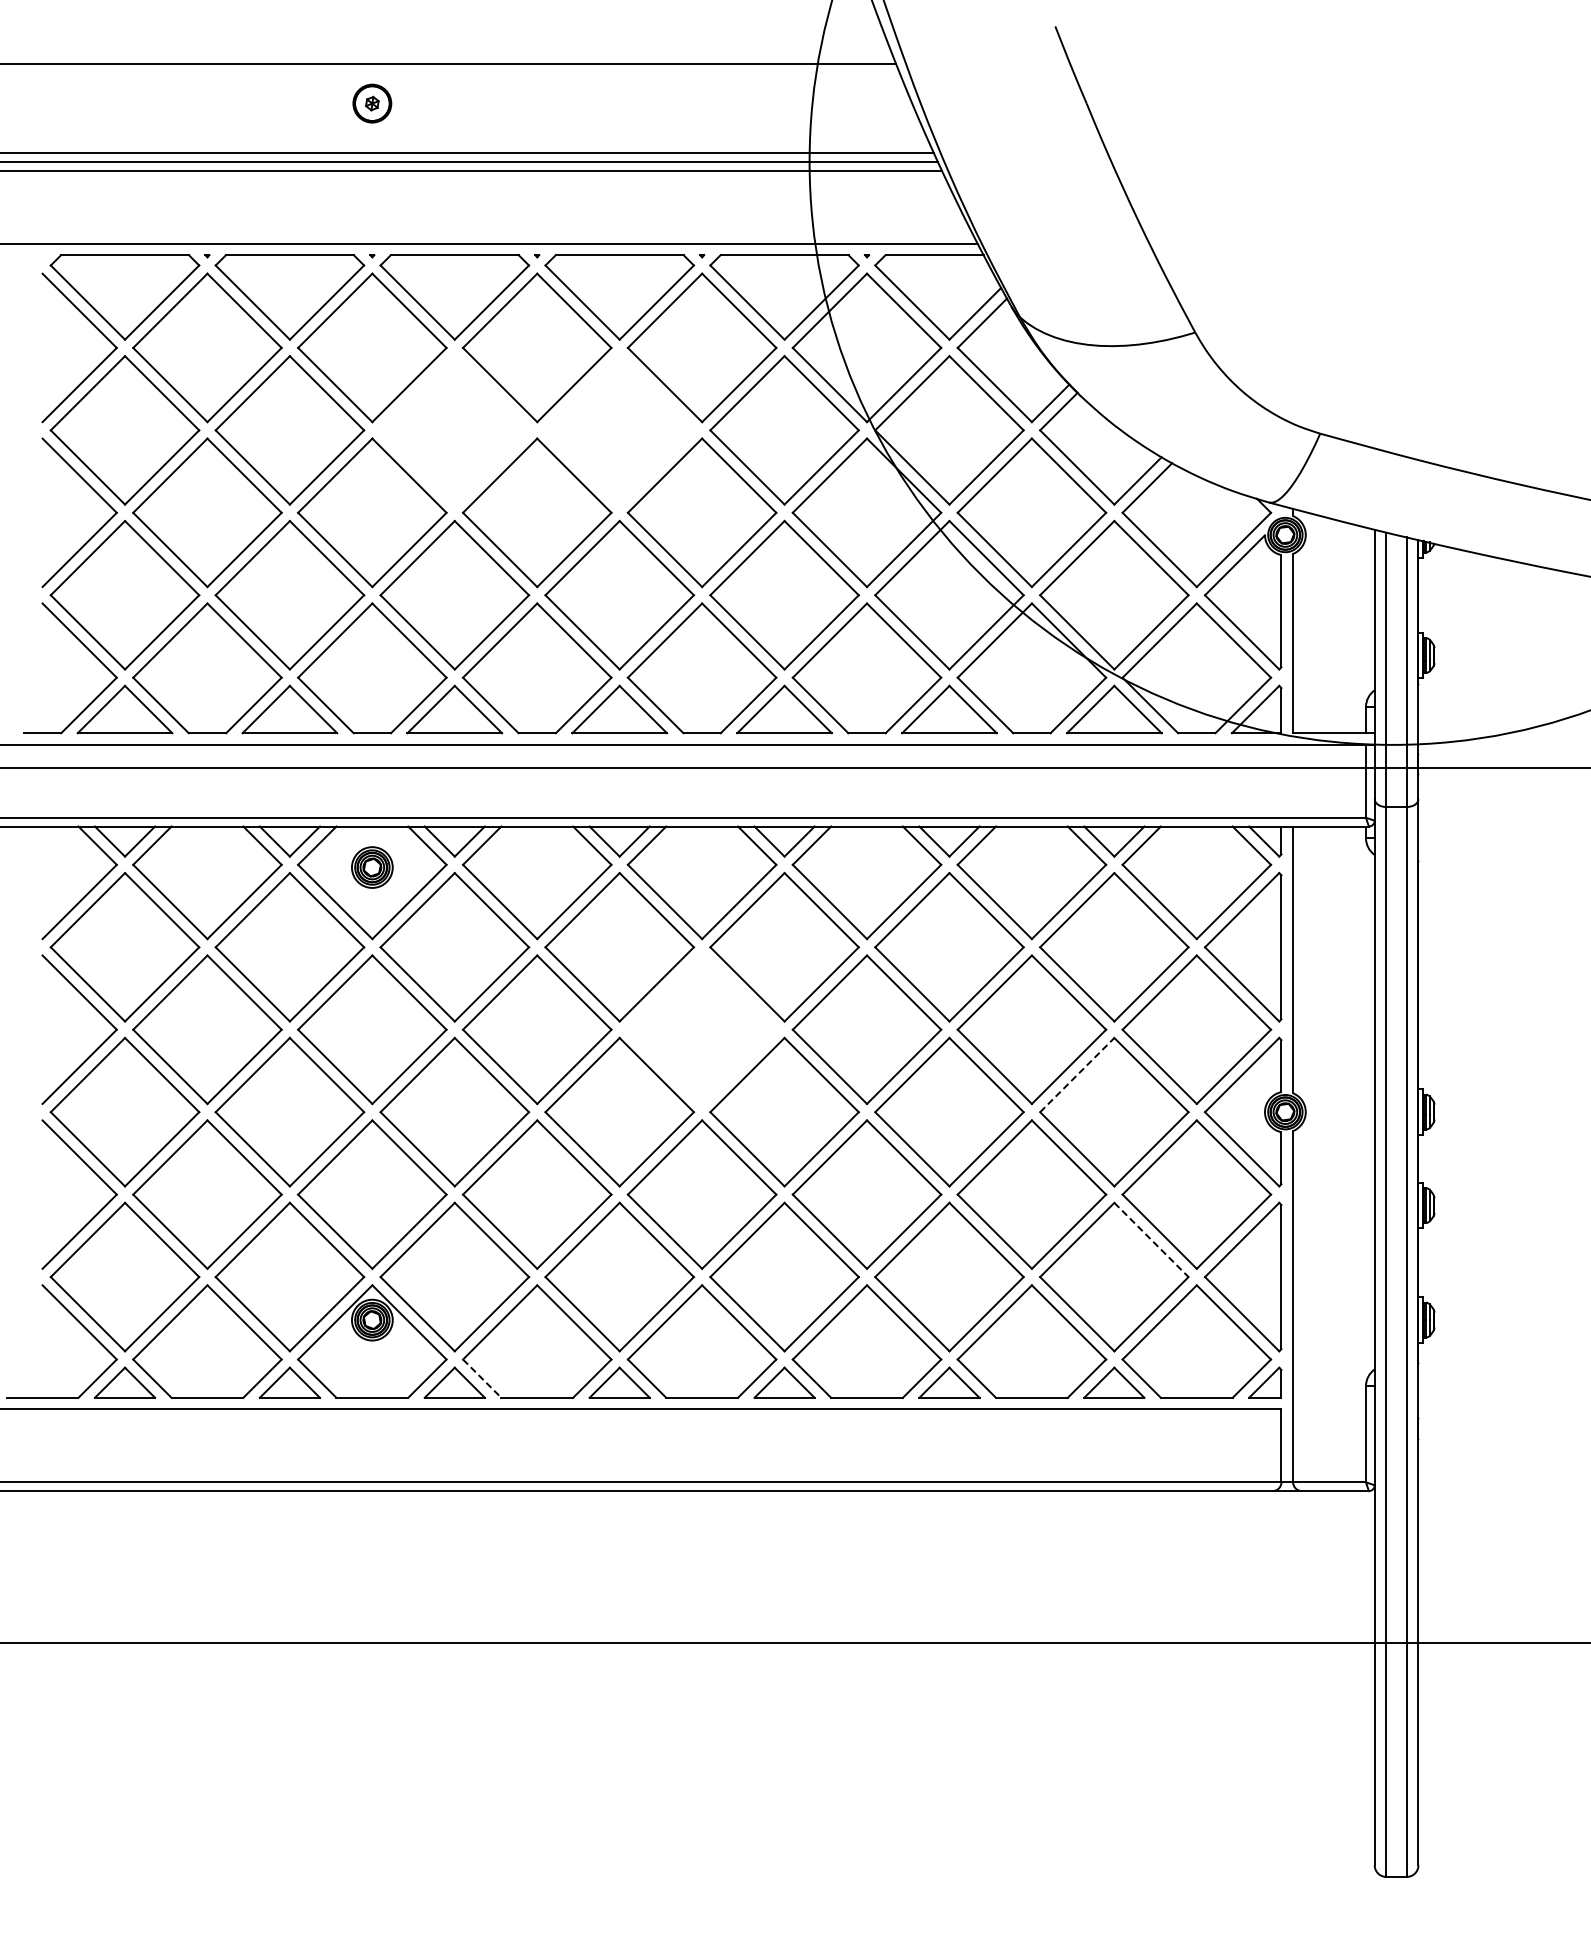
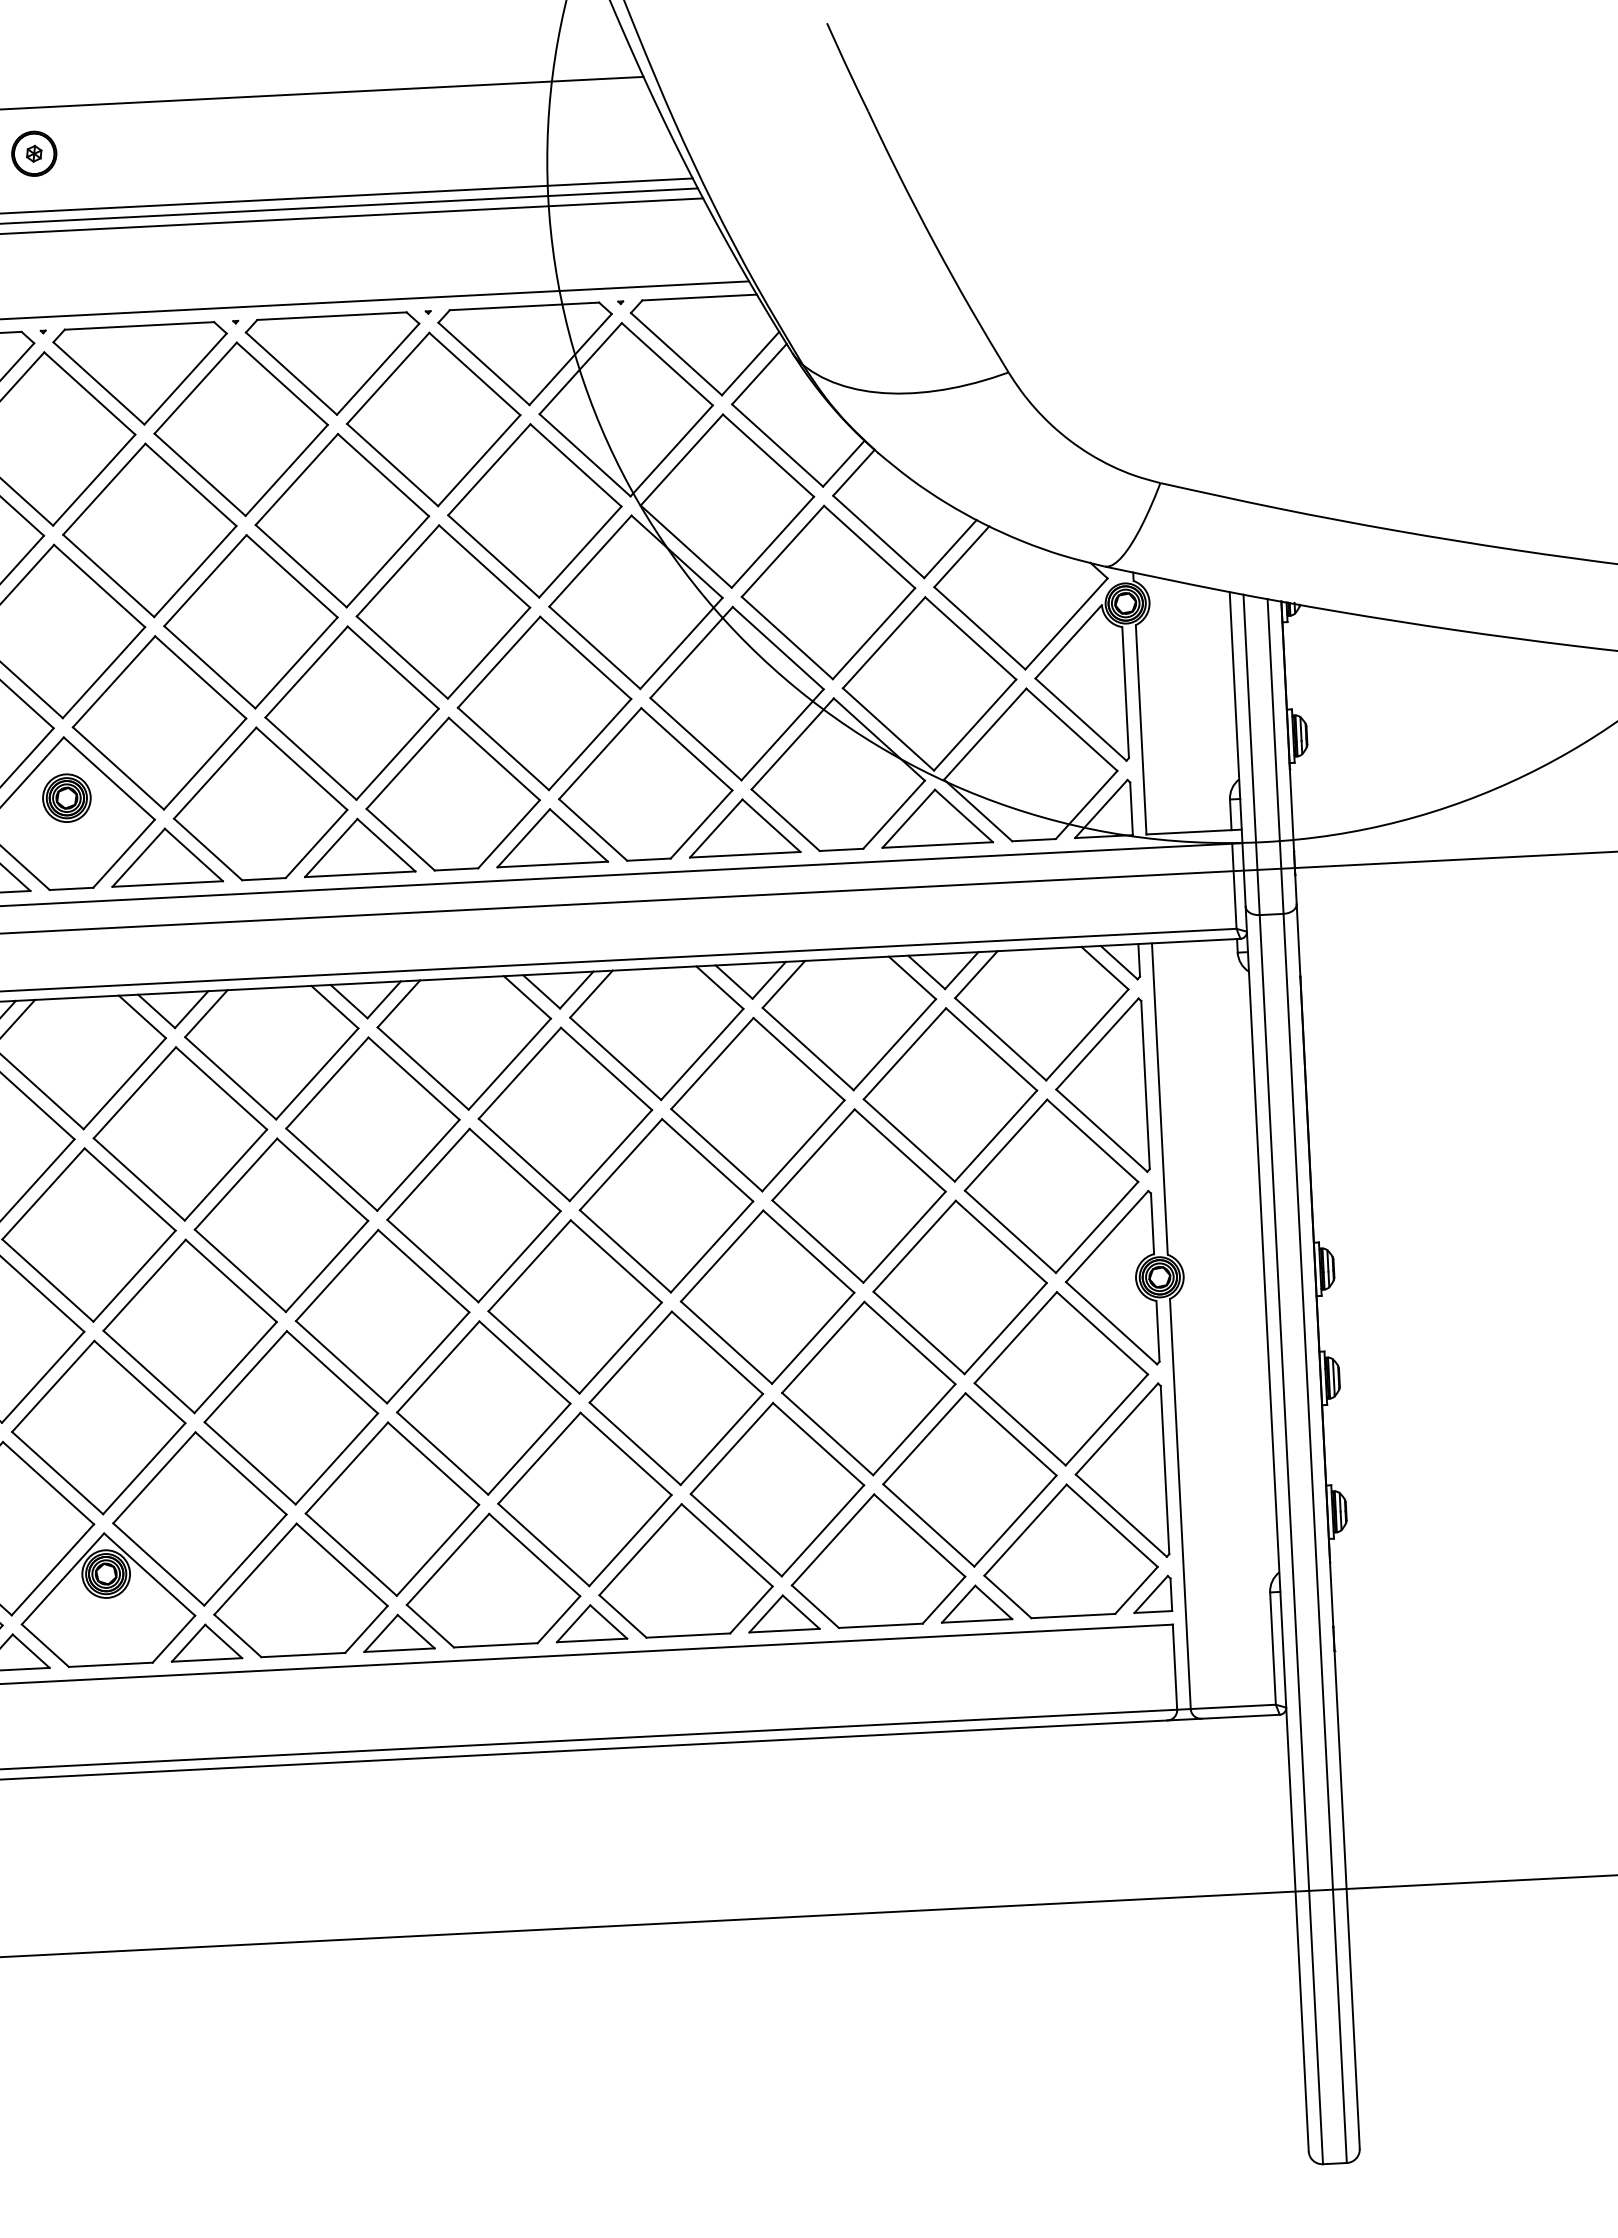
part: (454, 430) -> (149, 530), added
part: (619, 430) -> (342, 520), added
part: (372, 867) -> (67, 798), moved
part: (701, 1029) -> (473, 1215), added
line: (1077, 1074) -> (914, 1245), dashed -> solid
line: (1151, 1240) -> (1011, 1435), dashed -> solid
line: (482, 1379) -> (238, 1636), dashed -> solid

